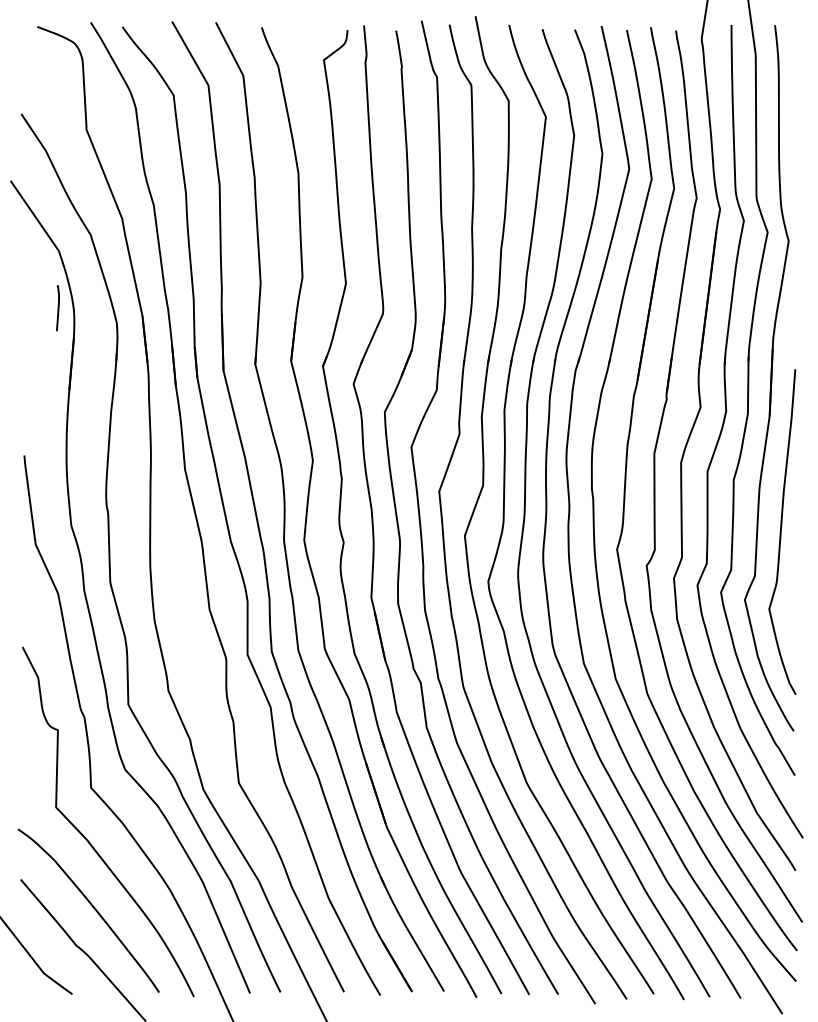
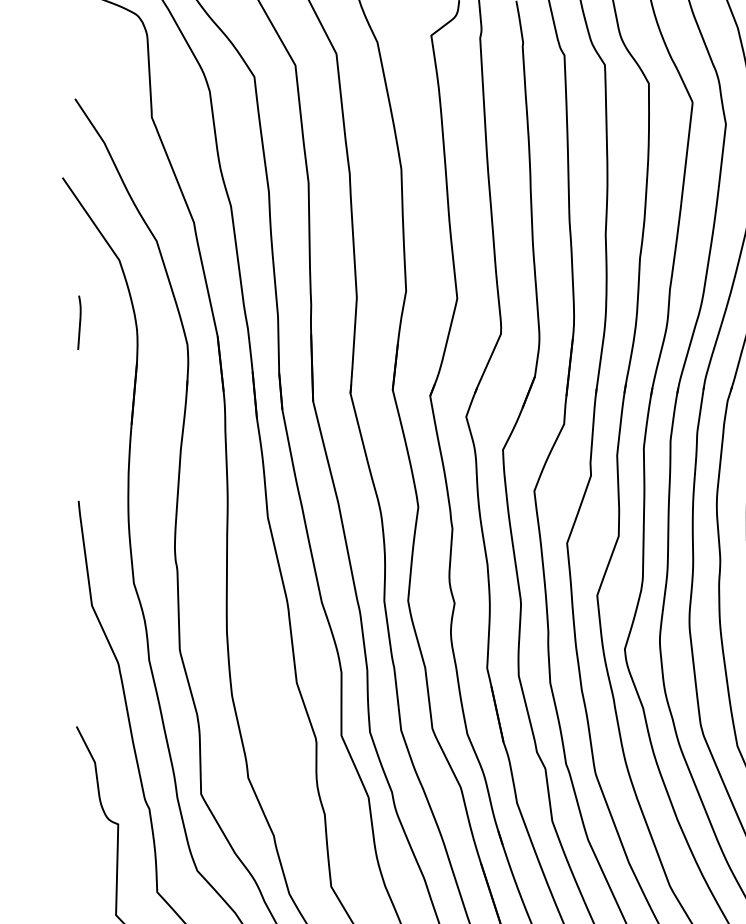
curve: (57, 308) -> (78, 323), moved

